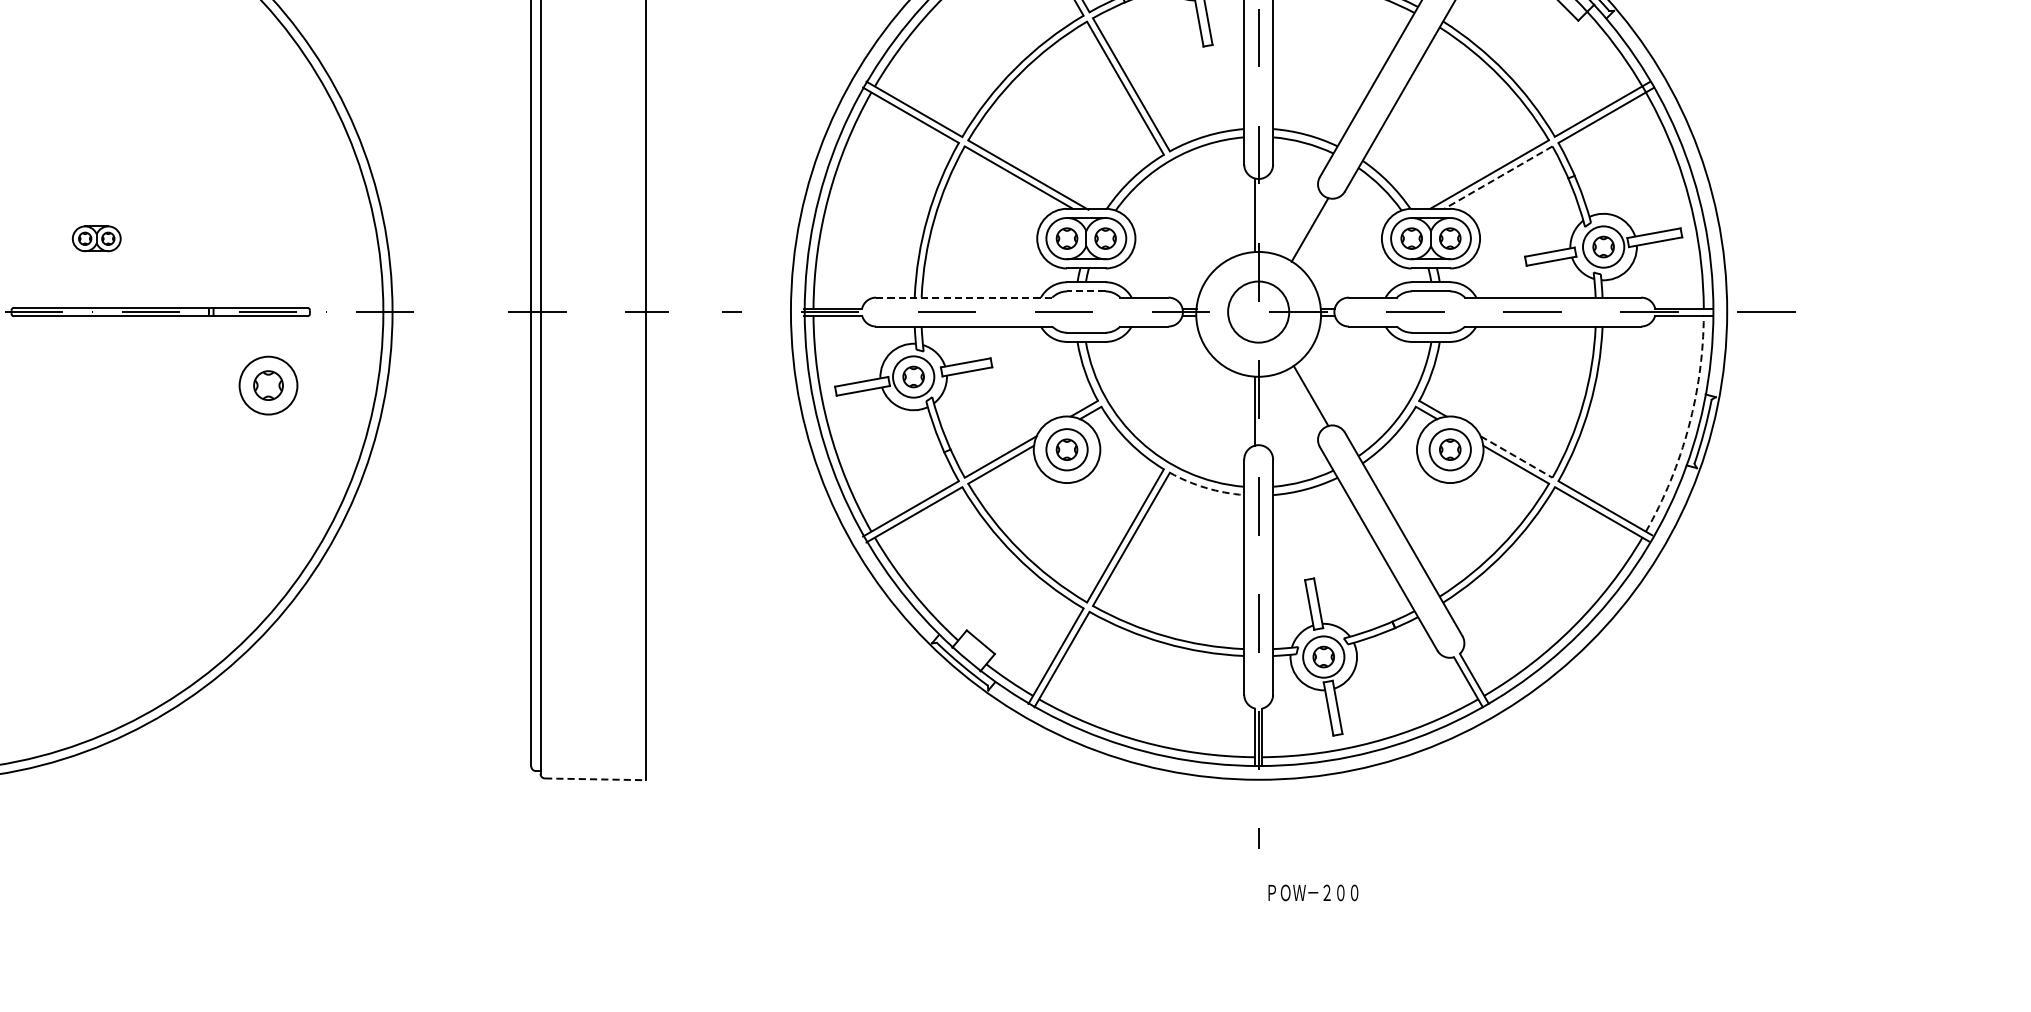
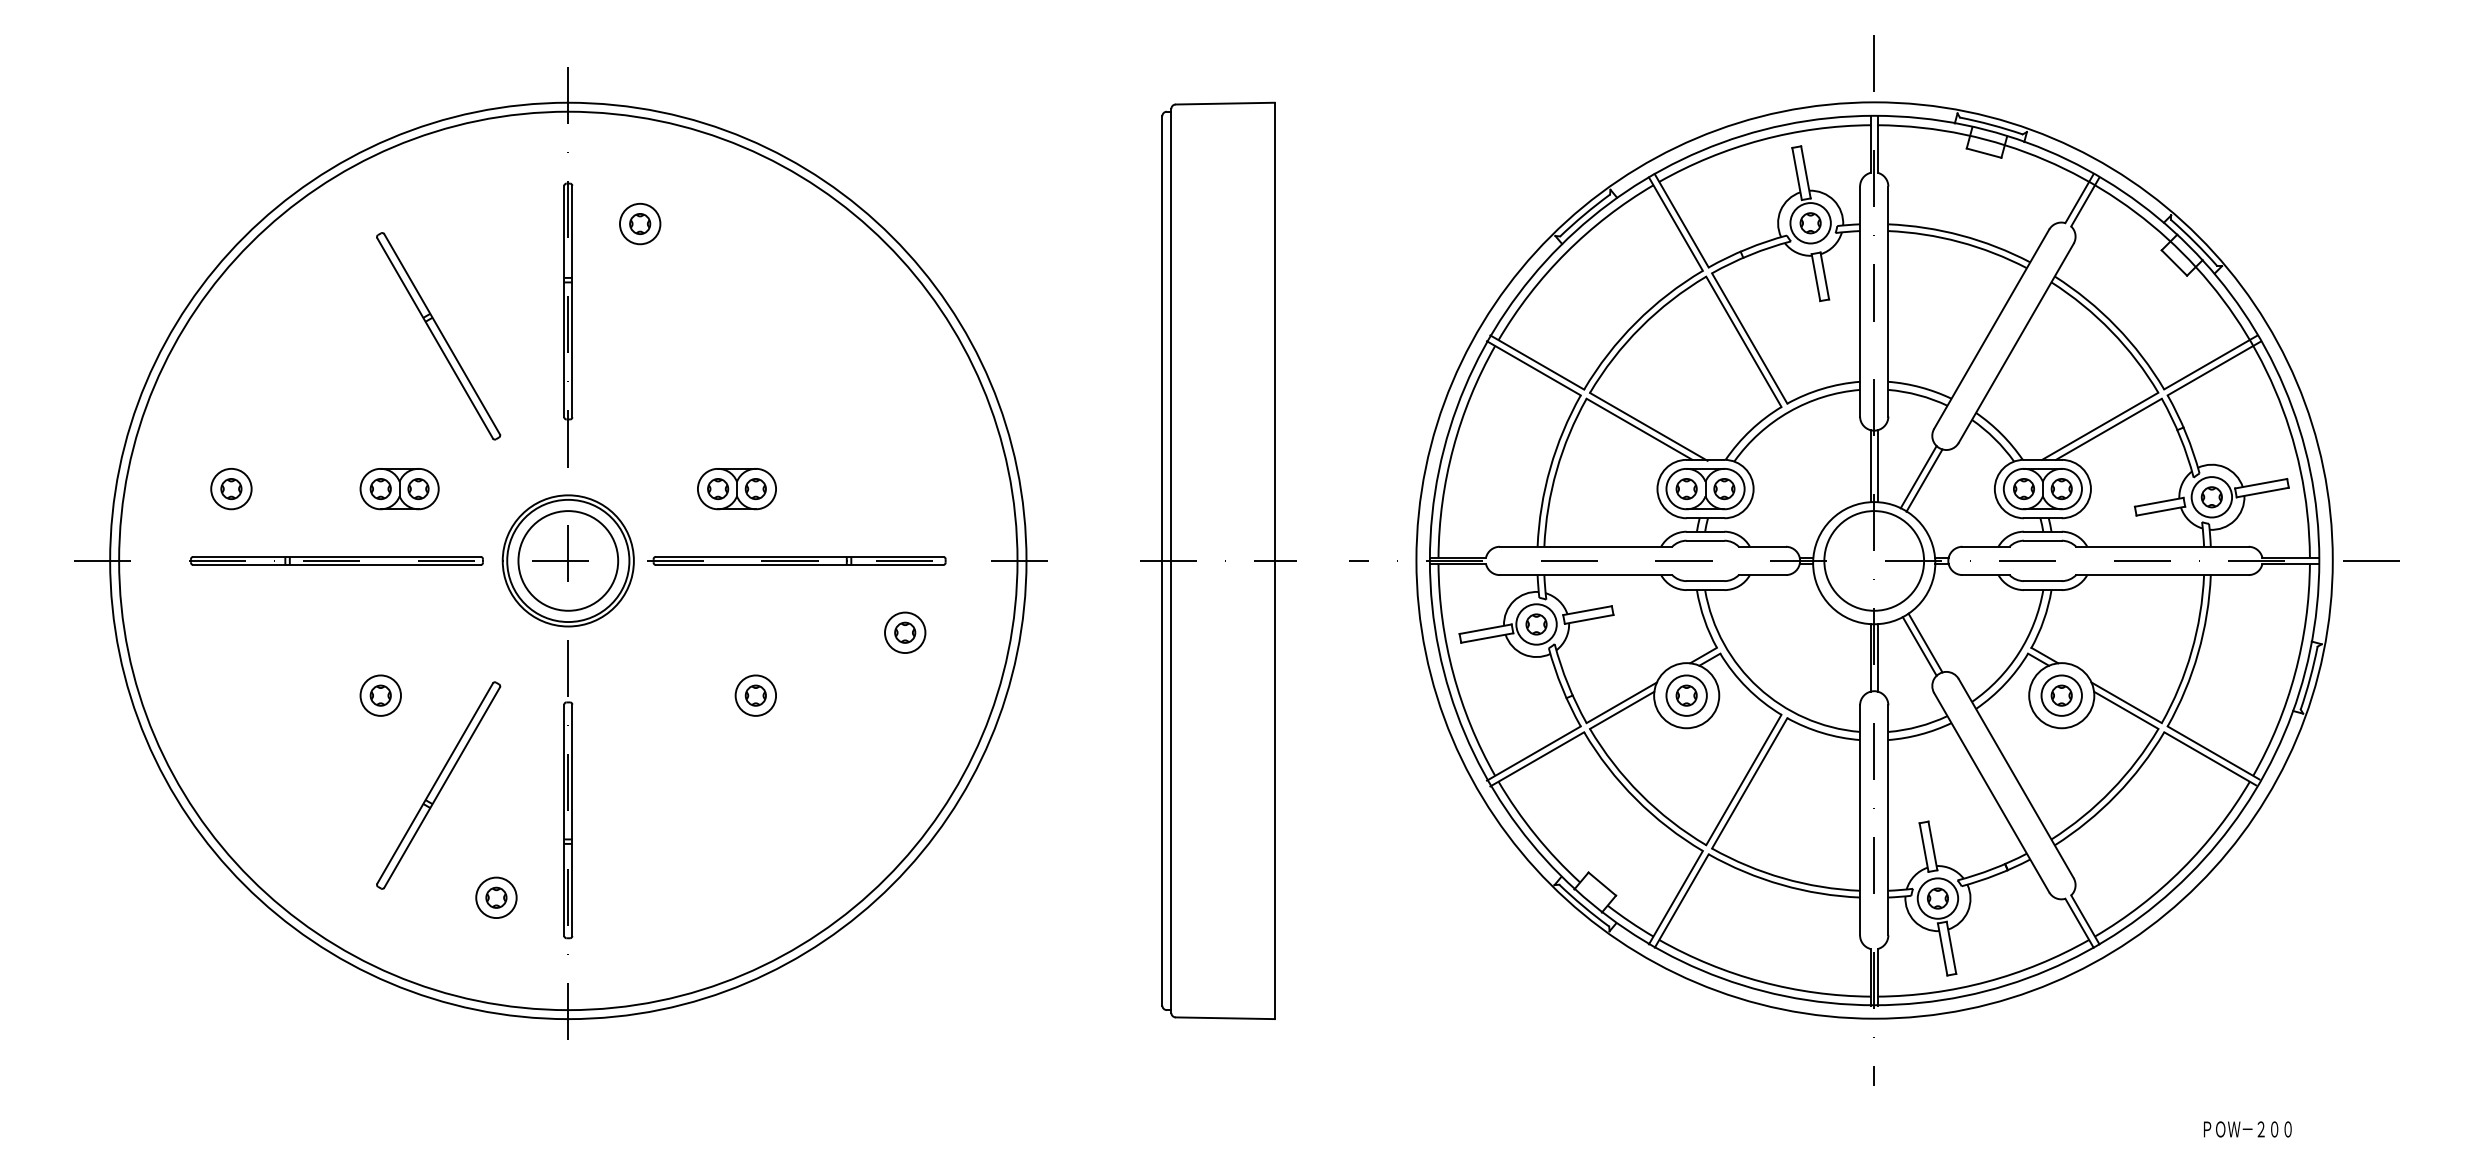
line: (1498, 177) -> (2108, 429), dashed -> solid
line: (1262, 215) -> (1877, 466), added
line: (1303, 226) -> (1918, 477), added
part: (96, 239) -> (736, 489), size x1.67
line: (1086, 291) -> (1705, 540), dashed -> solid
line: (964, 297) -> (1586, 546), dashed -> solid
circle: (1258, 311) -> (1874, 560), size x1.67
part: (268, 385) -> (905, 632), size x0.71
line: (1304, 399) -> (1919, 646), added
line: (1262, 410) -> (1877, 657), added
arc: (1689, 427) -> (2295, 673), dashed -> solid
part: (115, 449) -> (755, 695), added
line: (1516, 456) -> (2126, 702), dashed -> solid
arc: (1205, 488) -> (1822, 733), dashed -> solid
line: (595, 779) -> (1225, 1018), dashed -> solid
text: (1313, 892) -> (2247, 1129), moved

